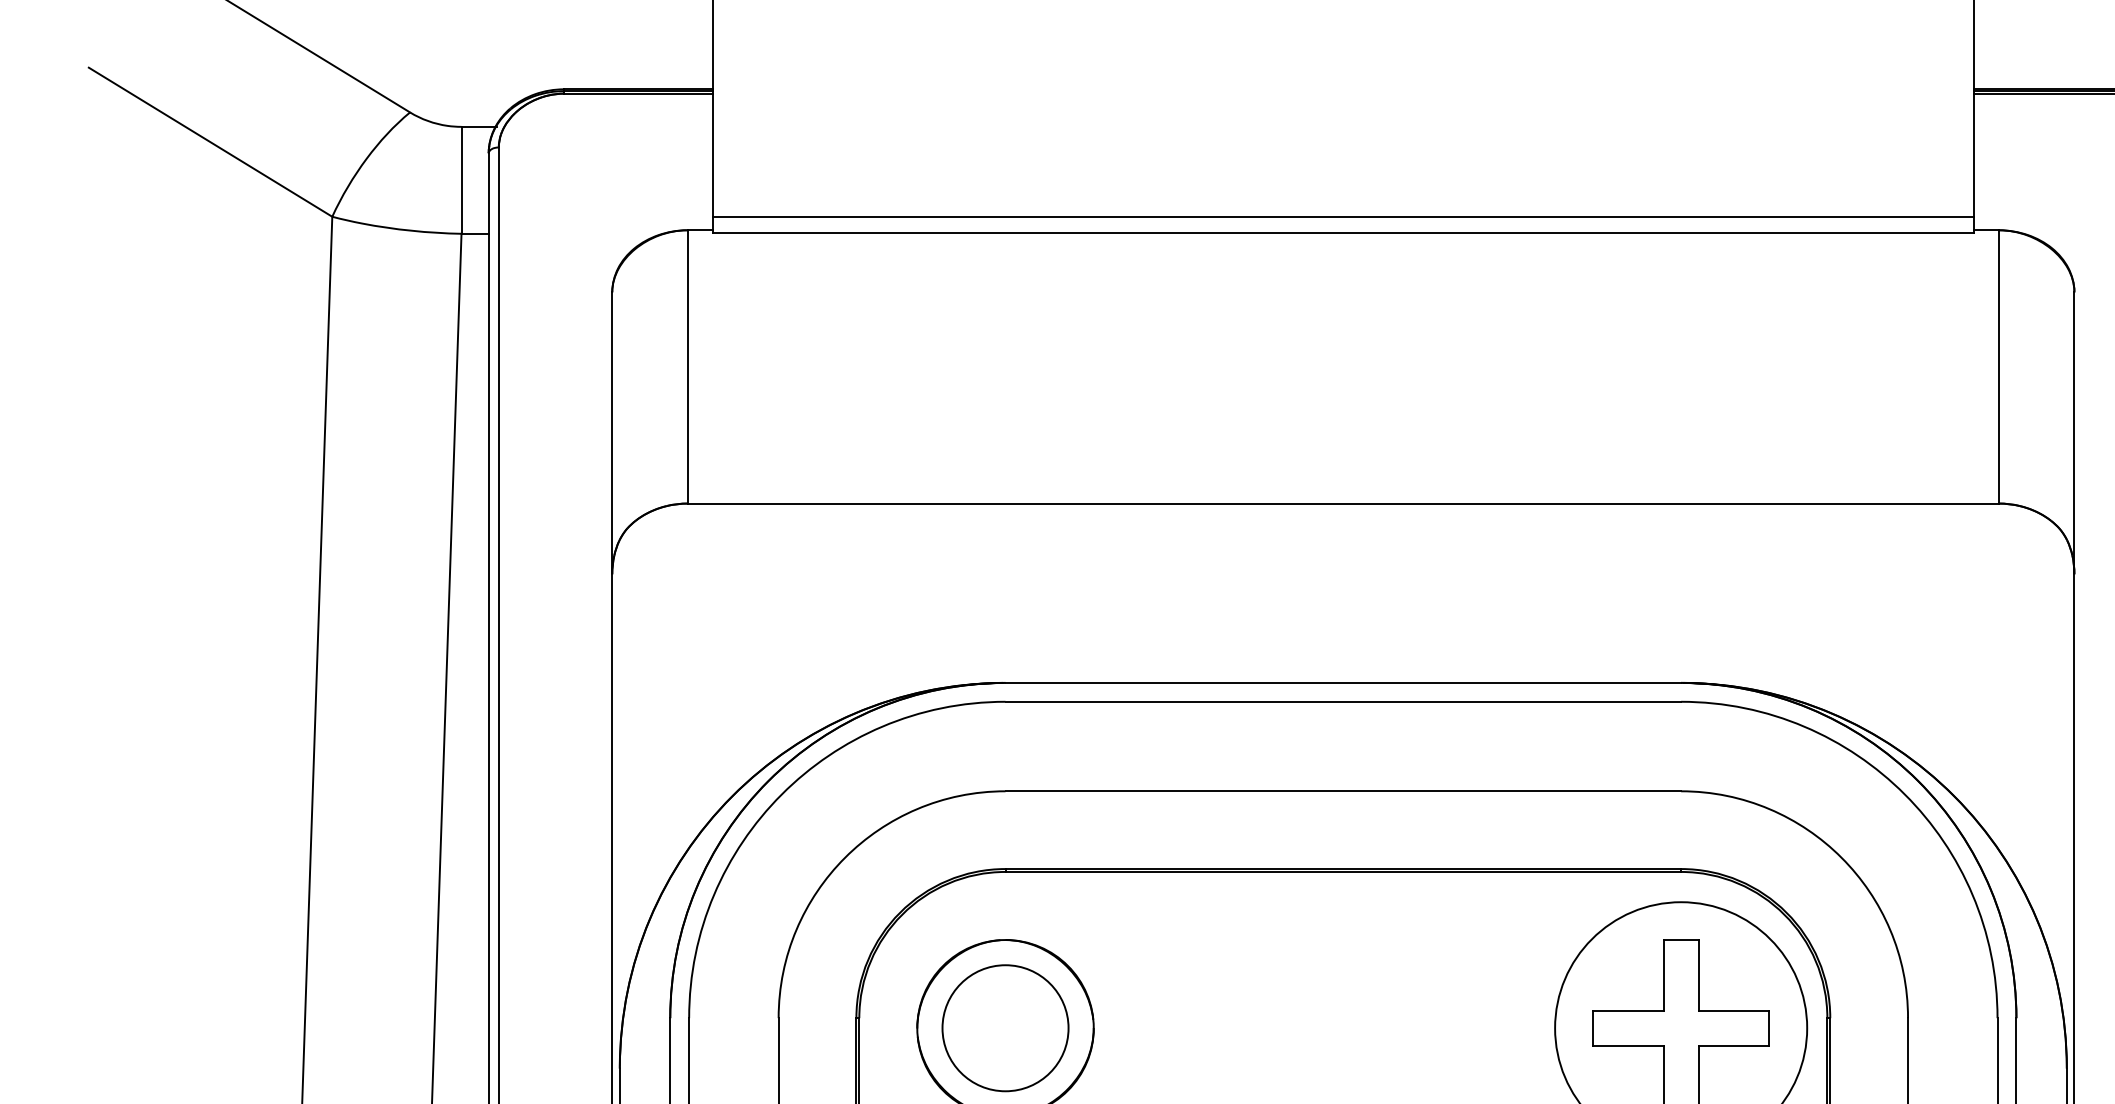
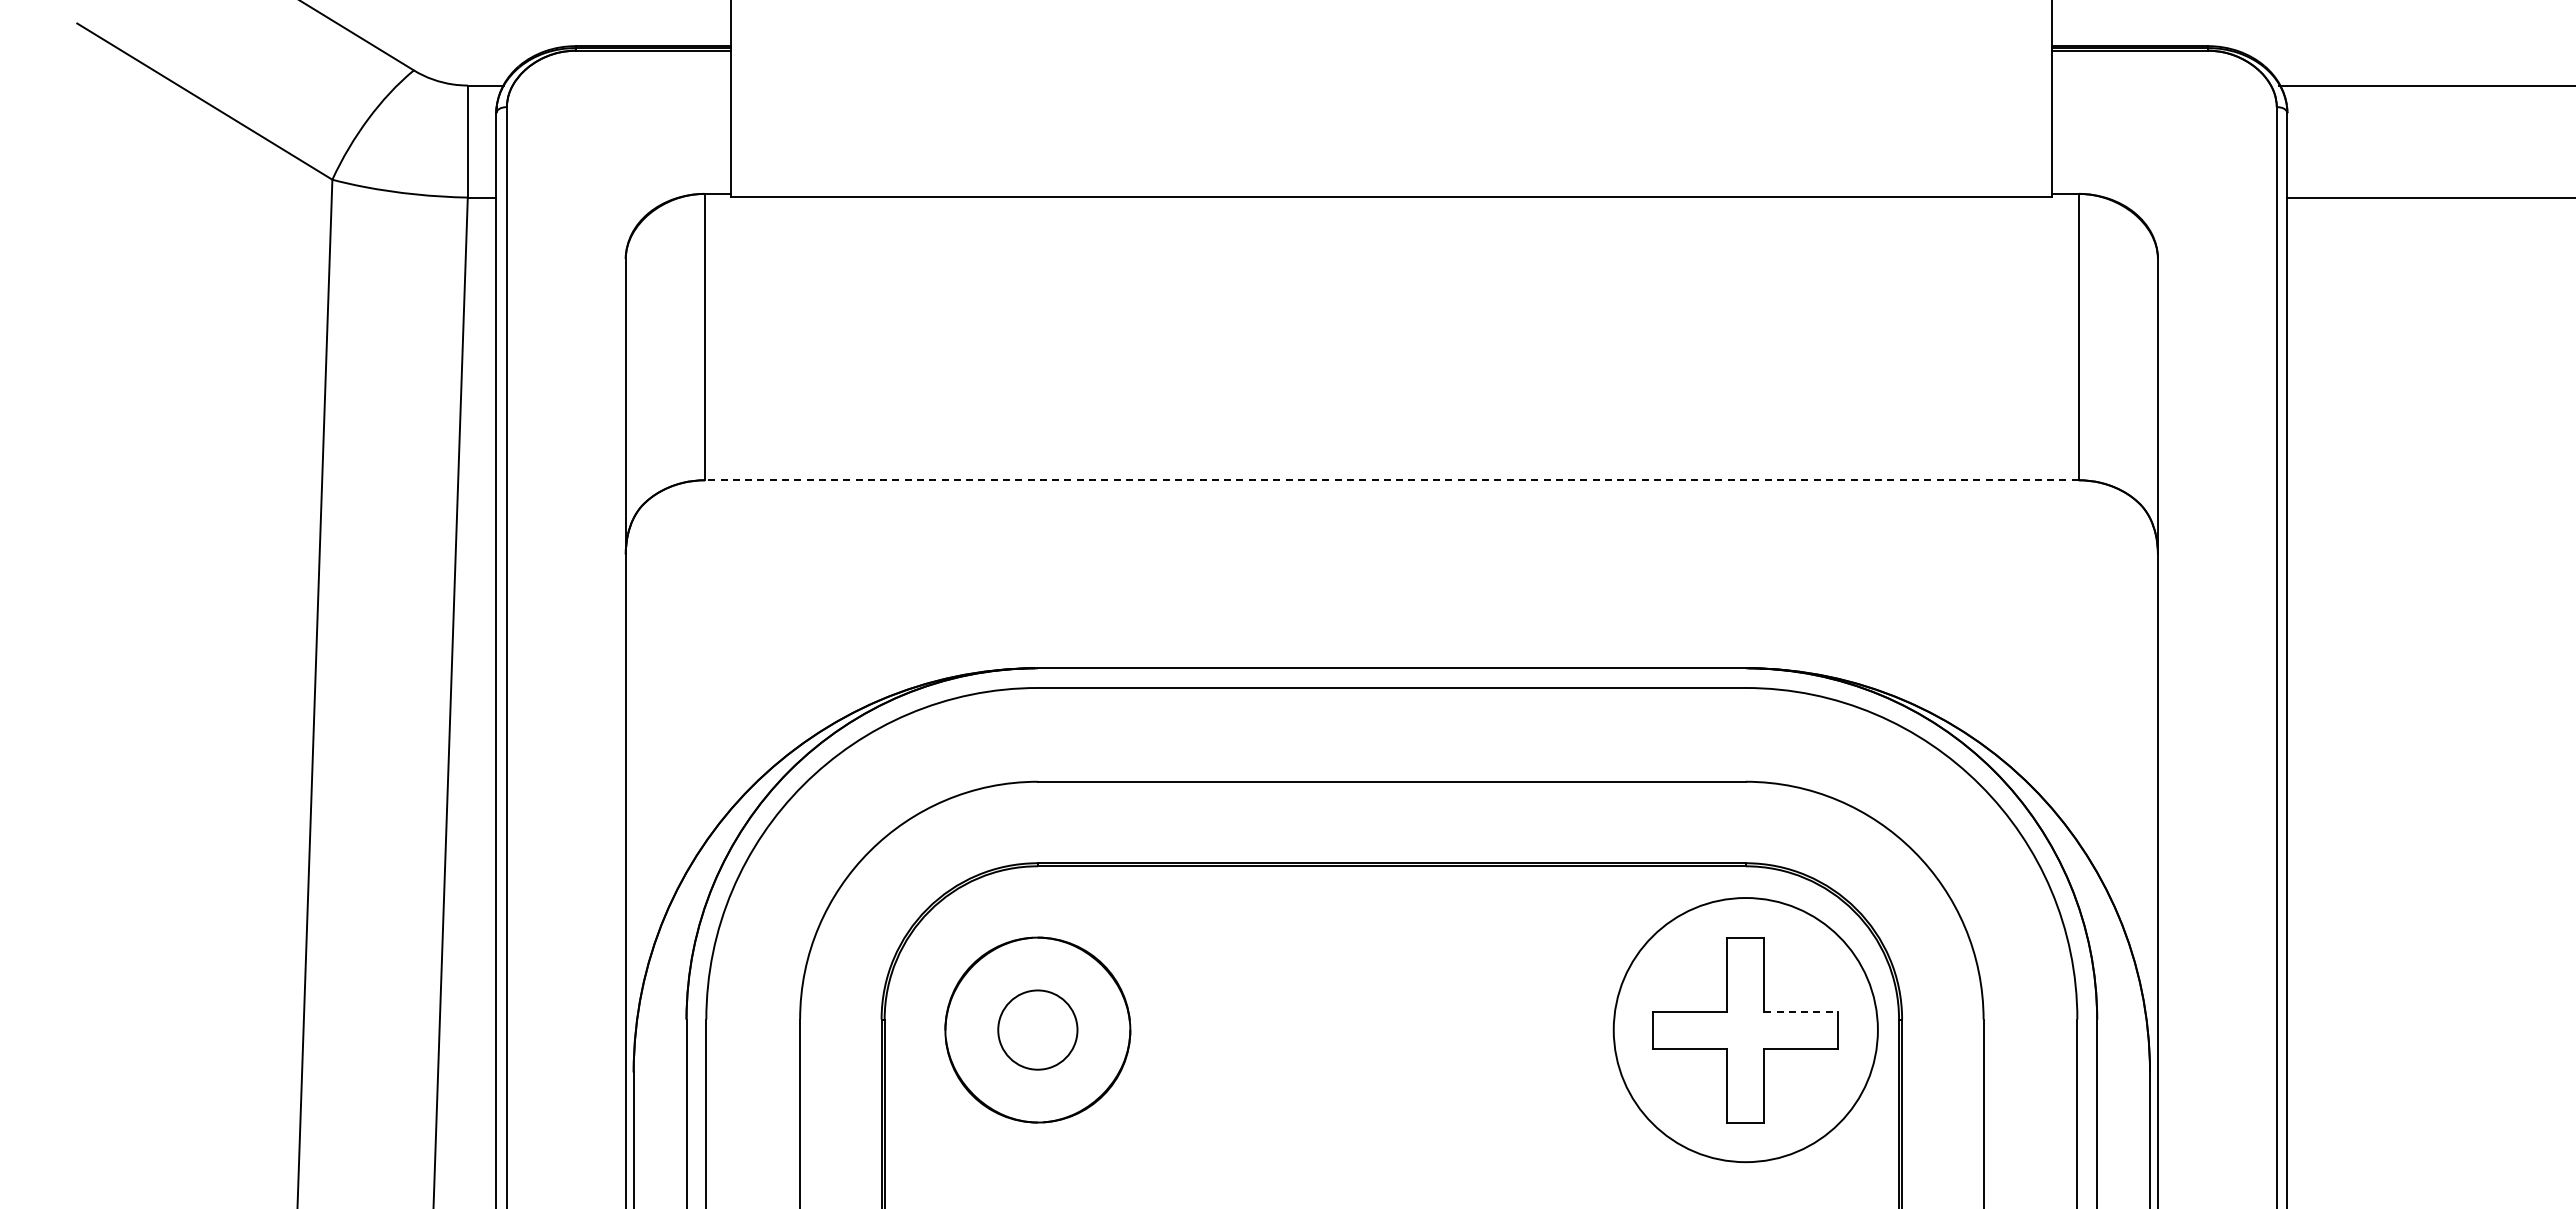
line: (1342, 217) -> (1391, 180), removed
line: (1342, 503) -> (1391, 480), solid -> dashed
line: (1734, 1010) -> (1801, 1011), solid -> dashed
circle: (1005, 1028) -> (1037, 1030), size x0.6

